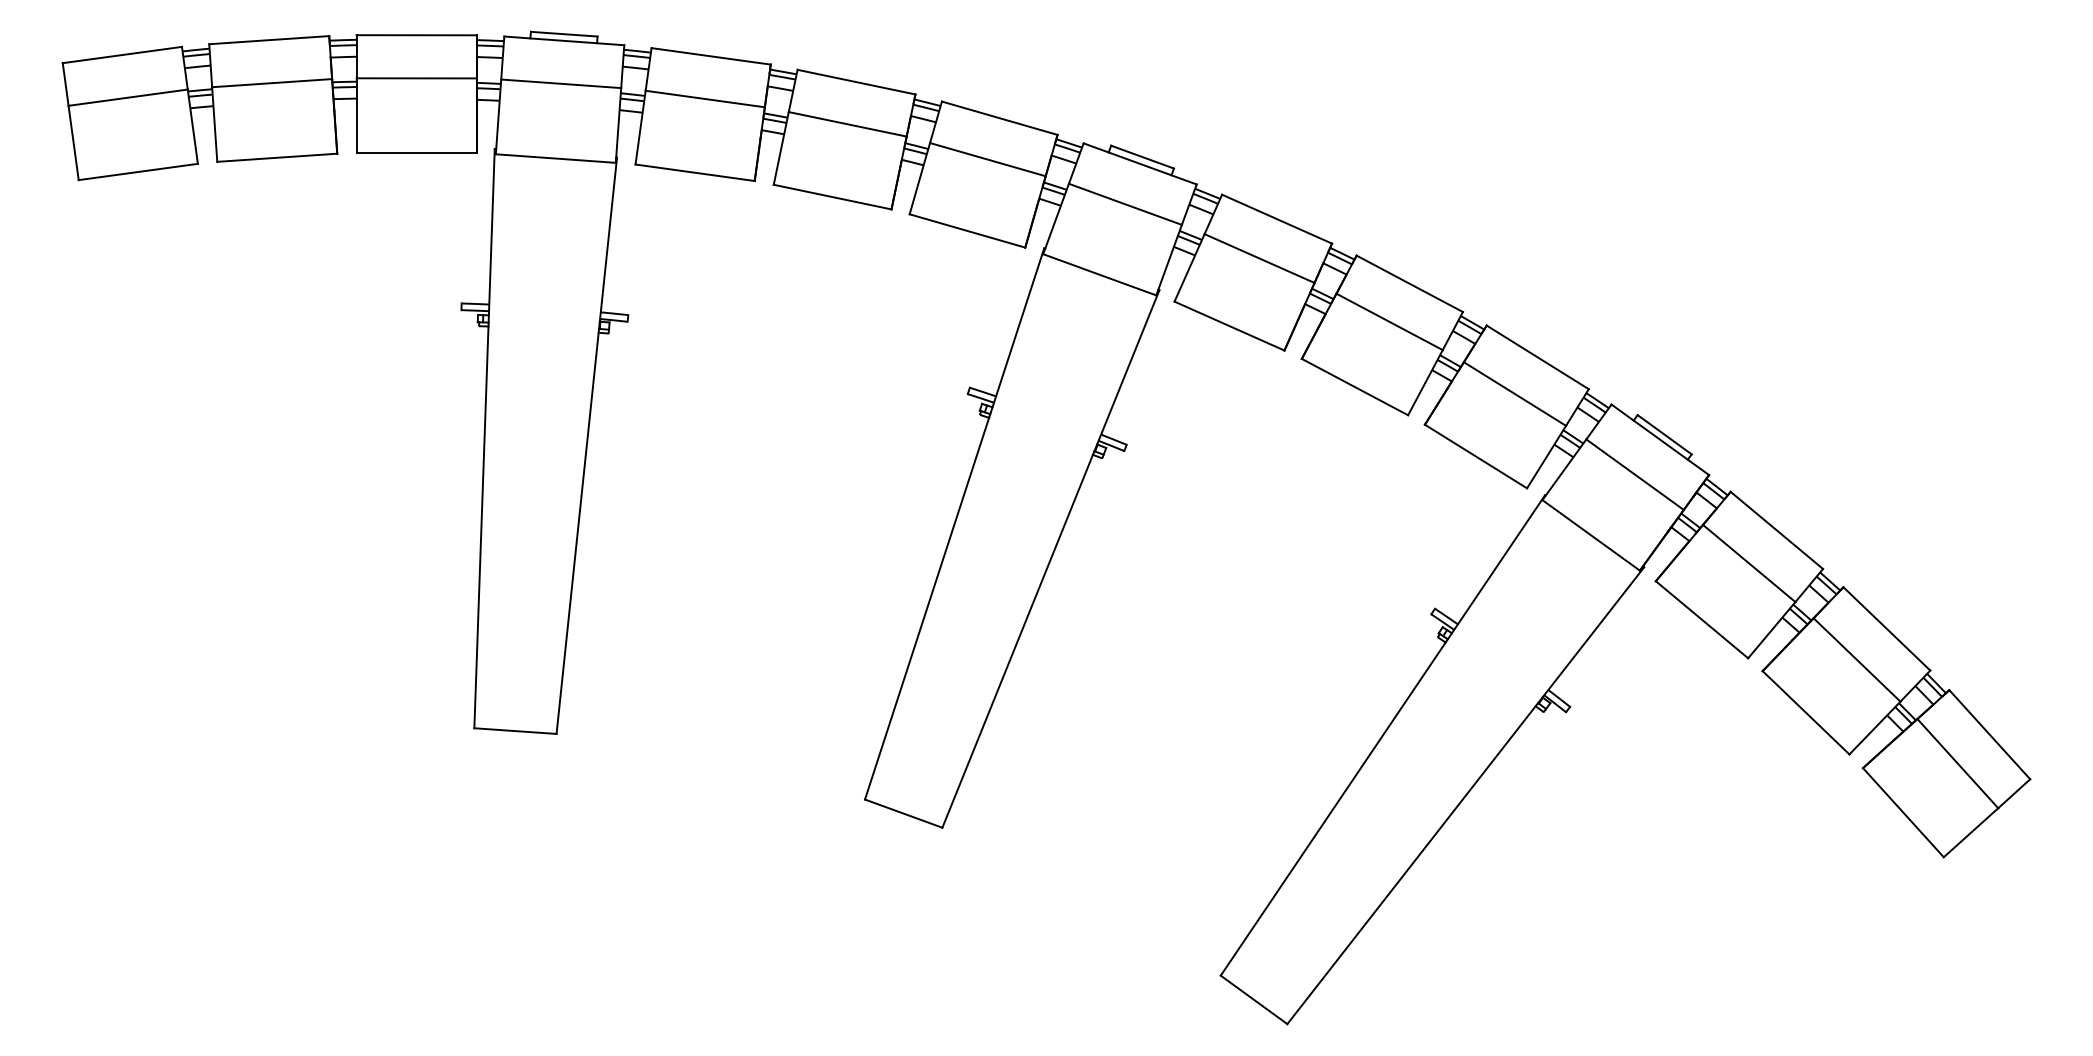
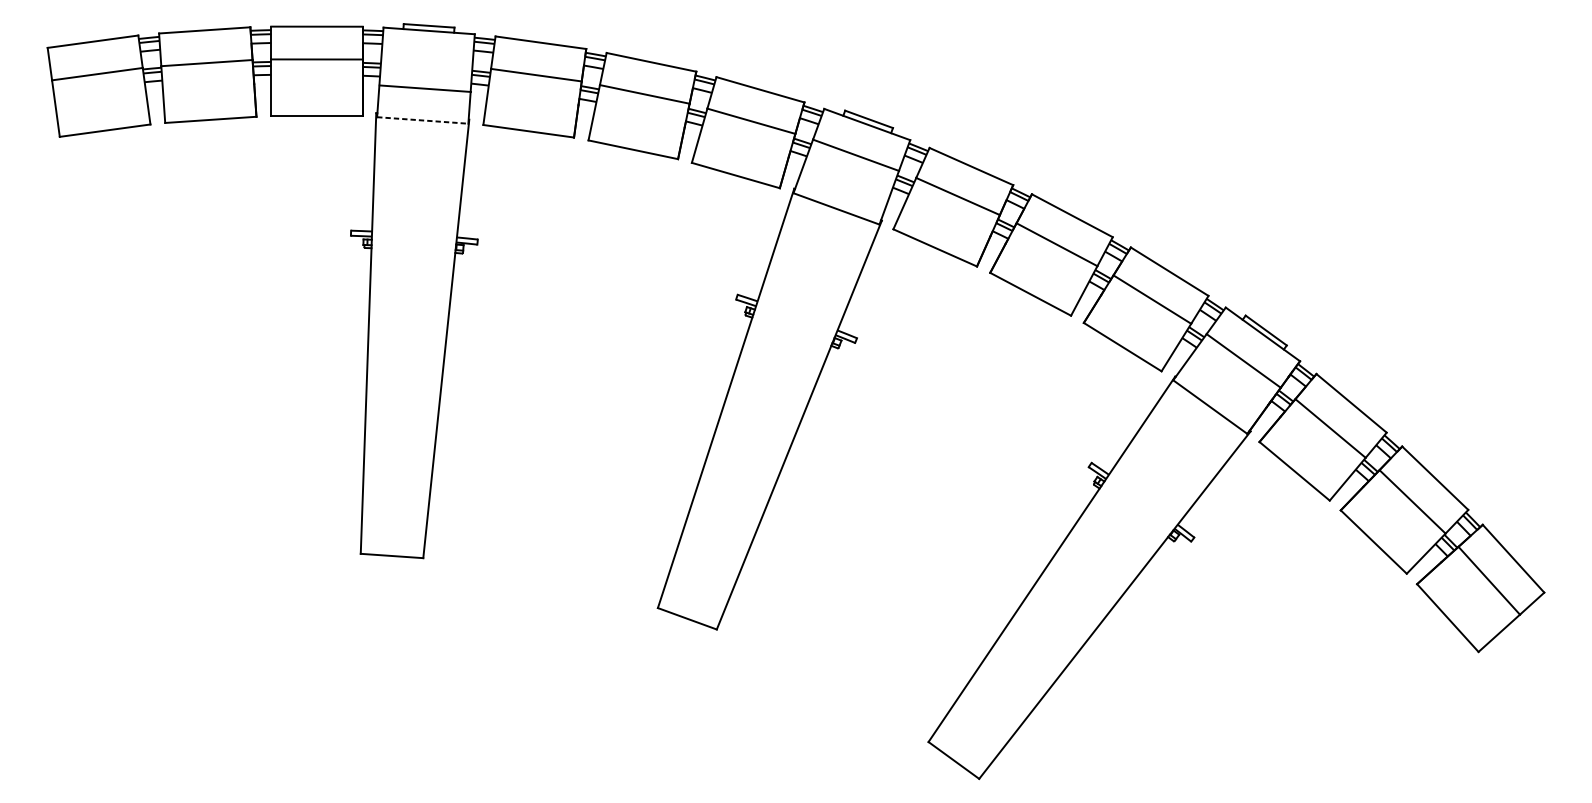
line: (561, 83) -> (425, 88), moved
line: (556, 158) -> (423, 120), solid -> dashed

